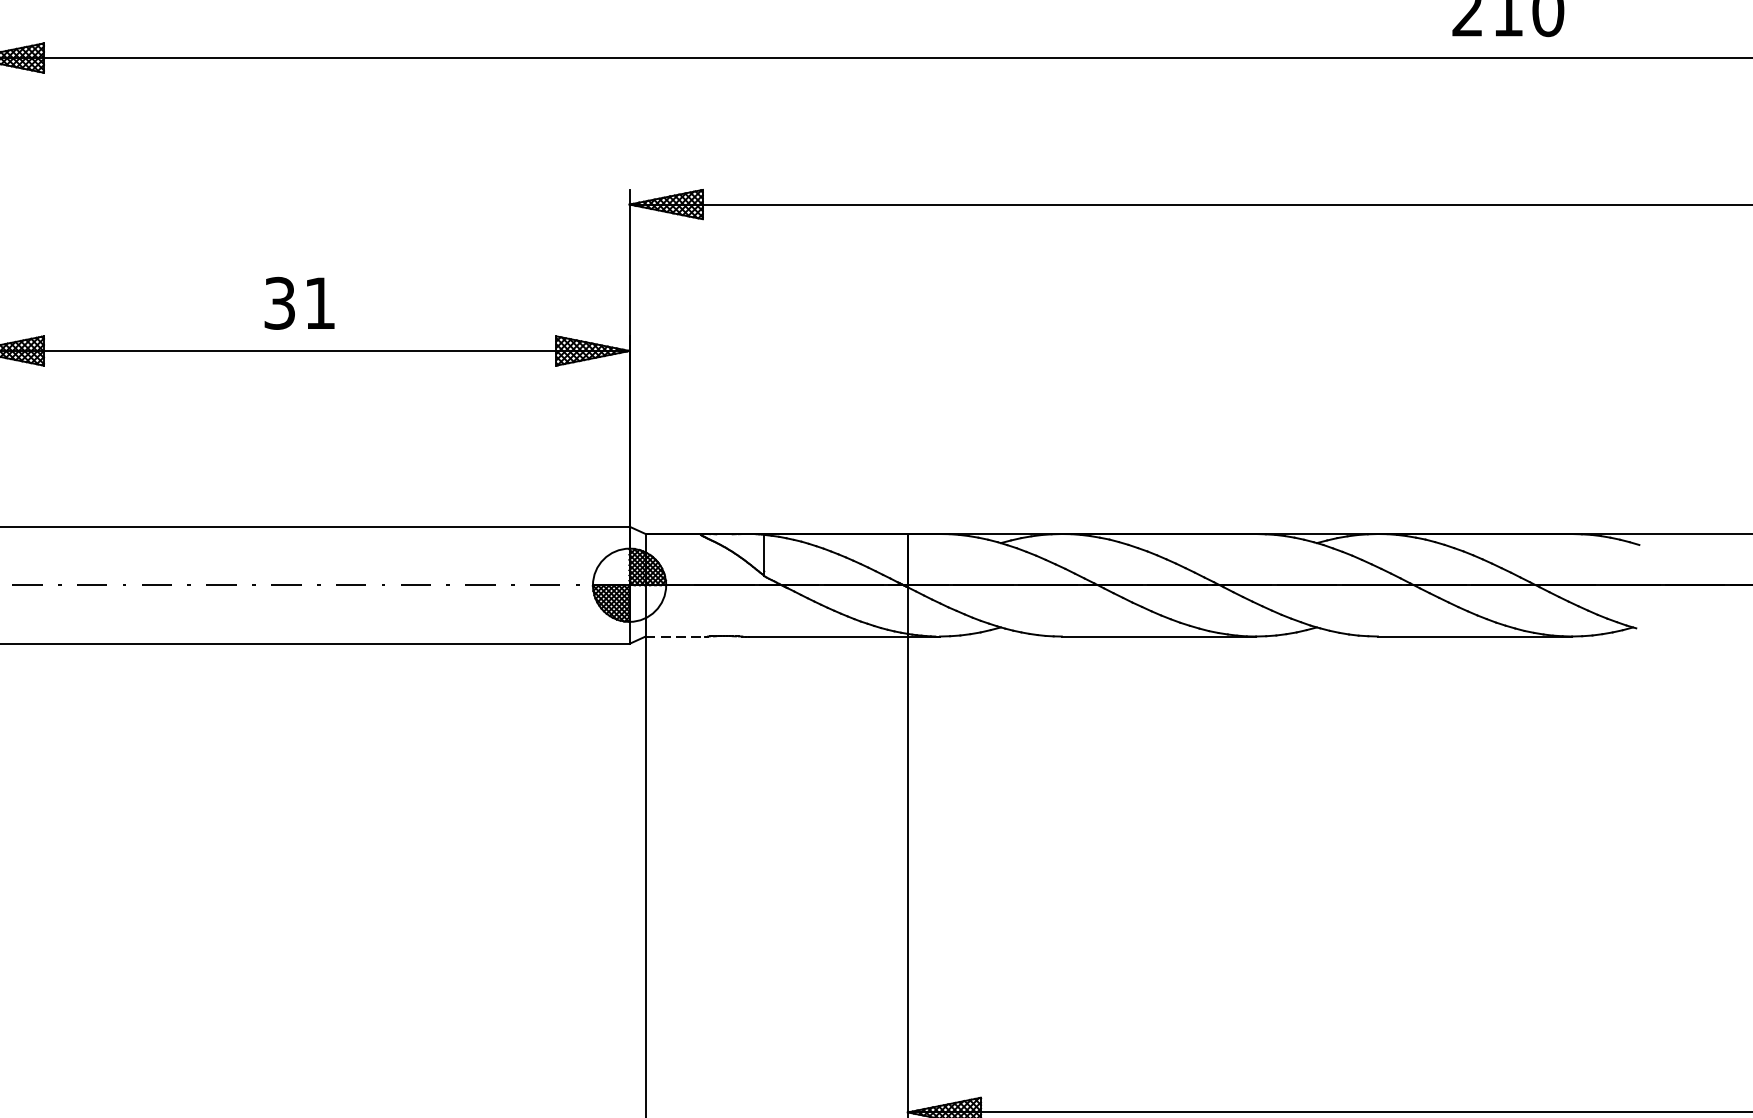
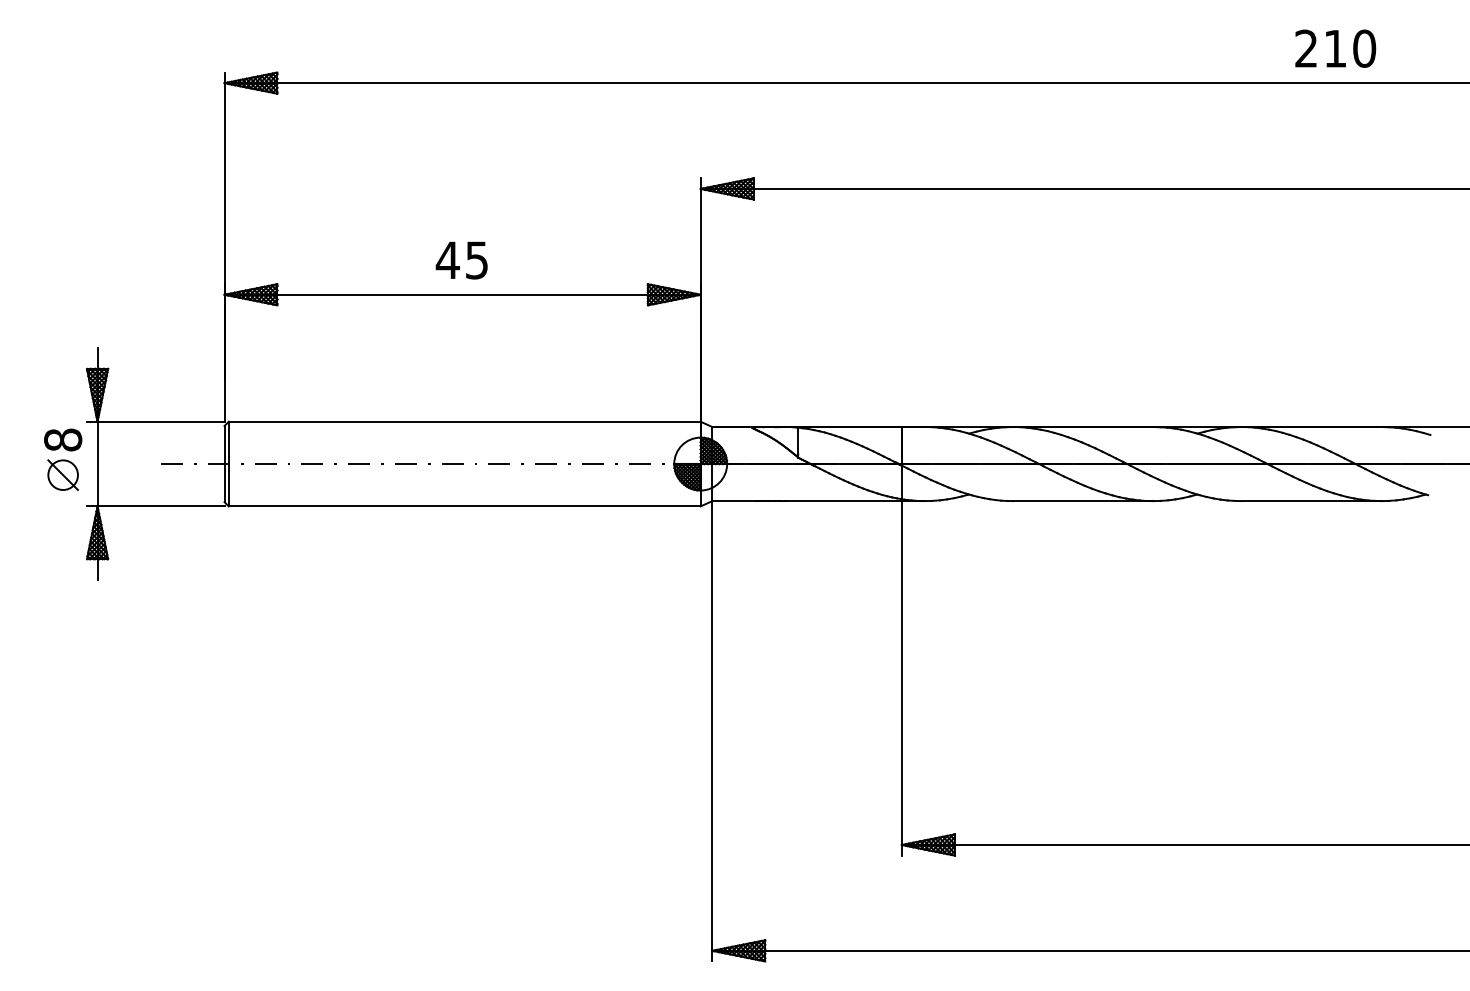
text: (298, 303) -> (461, 260), 31 -> 45
line: (676, 637) -> (734, 501), dashed -> solid

